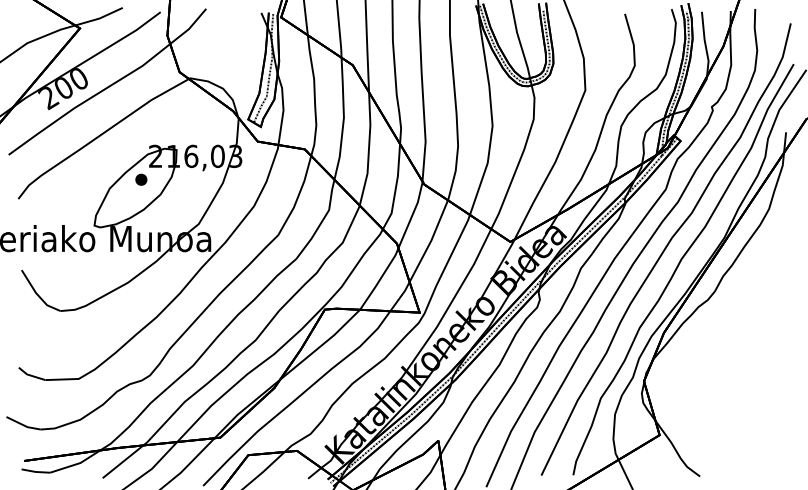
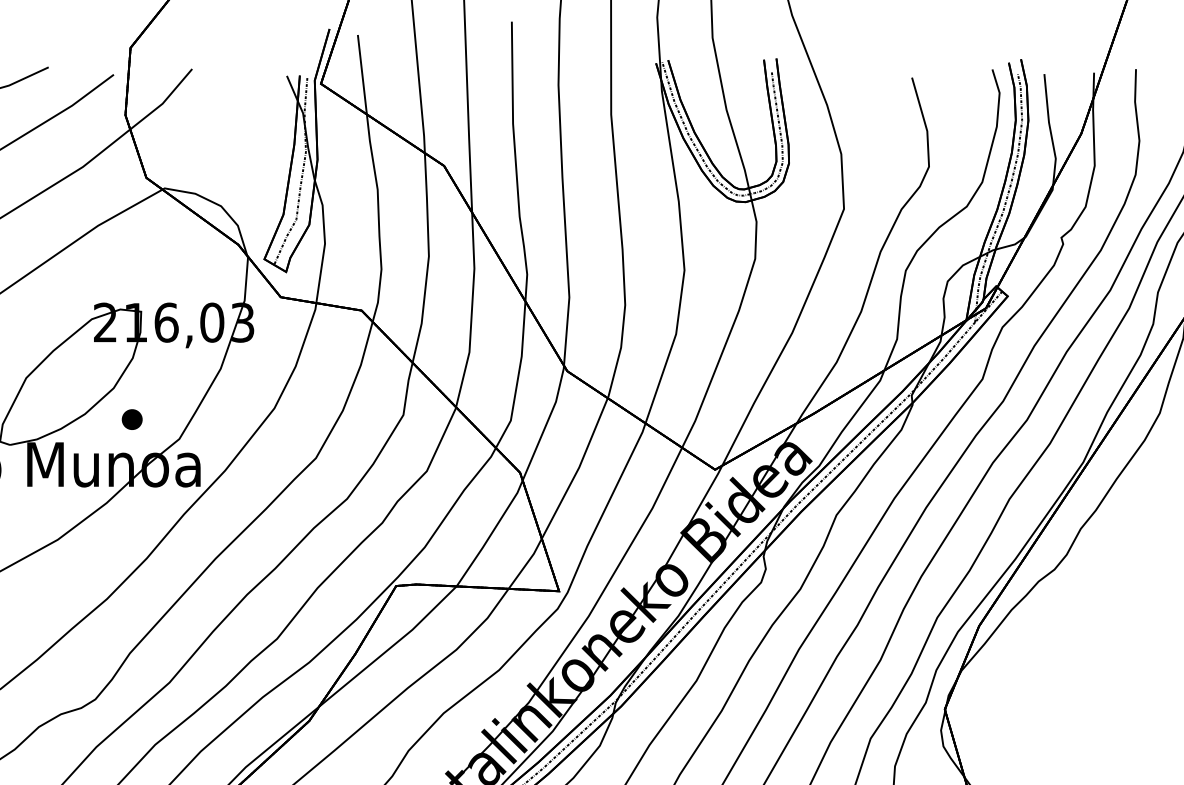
part: (141, 179) -> (132, 419), moved

